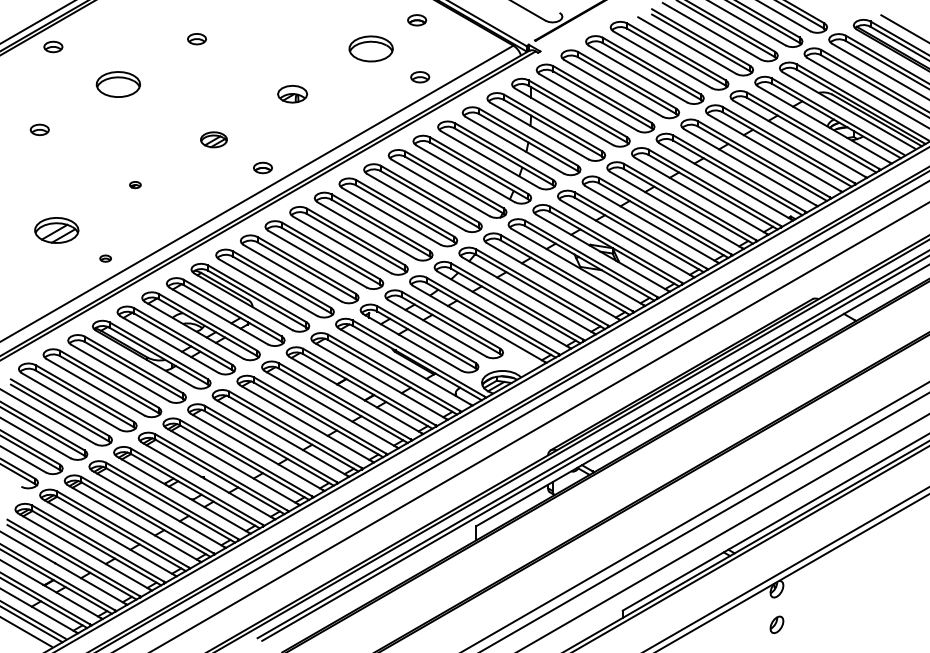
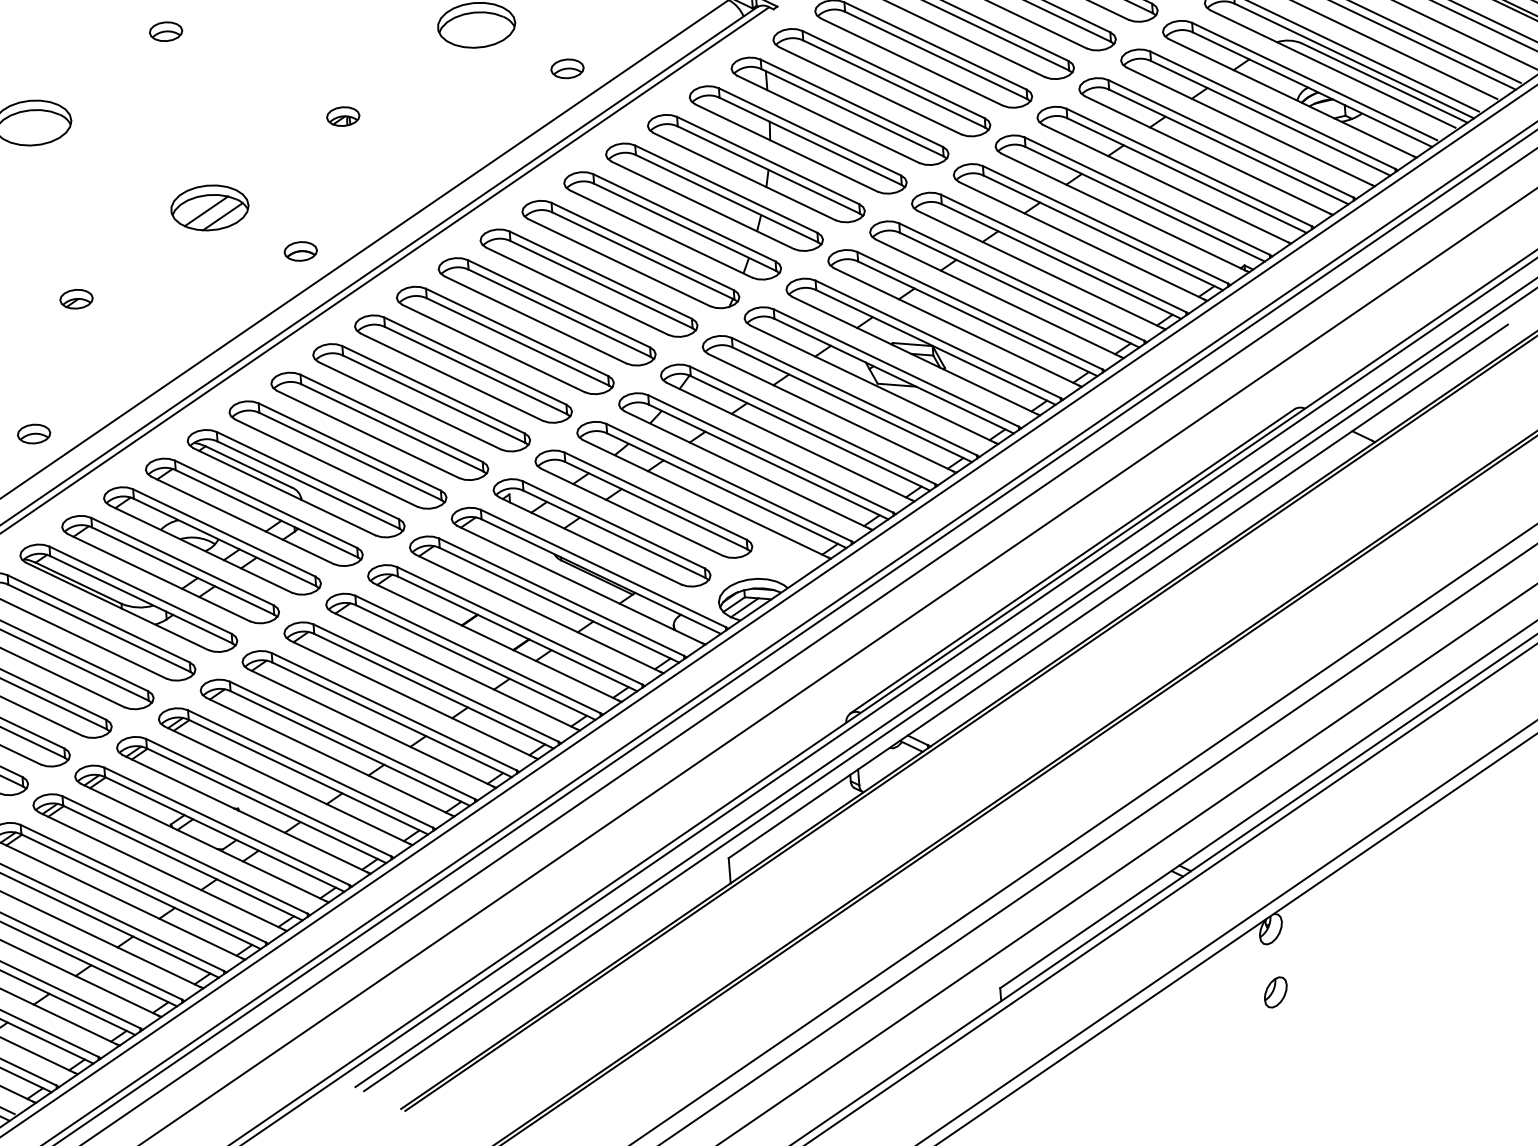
part: (292, 94) -> (343, 116), size x0.62
part: (213, 139) -> (209, 207), size x1.67
part: (135, 184) -> (76, 298), size x1.67
part: (105, 258) -> (33, 433), size x1.67

